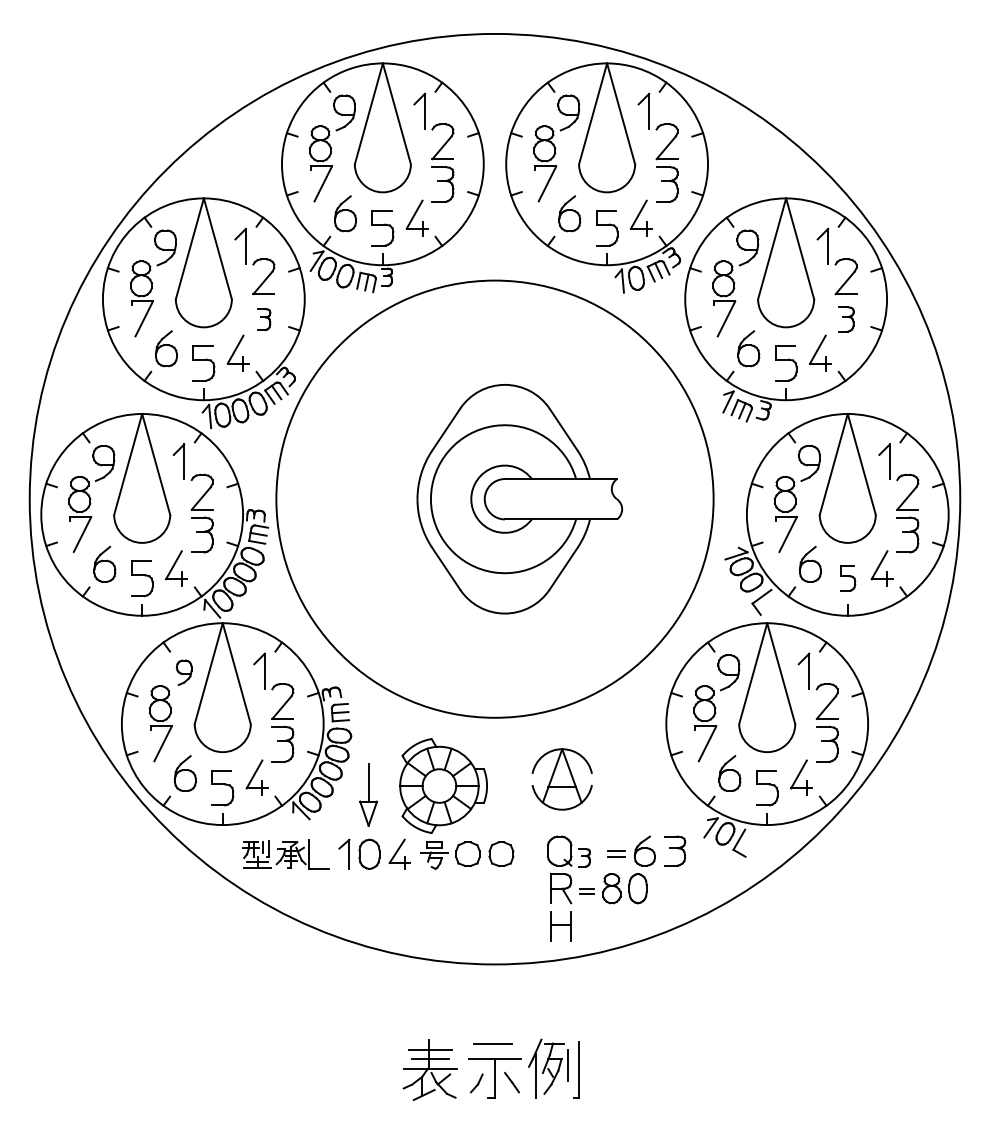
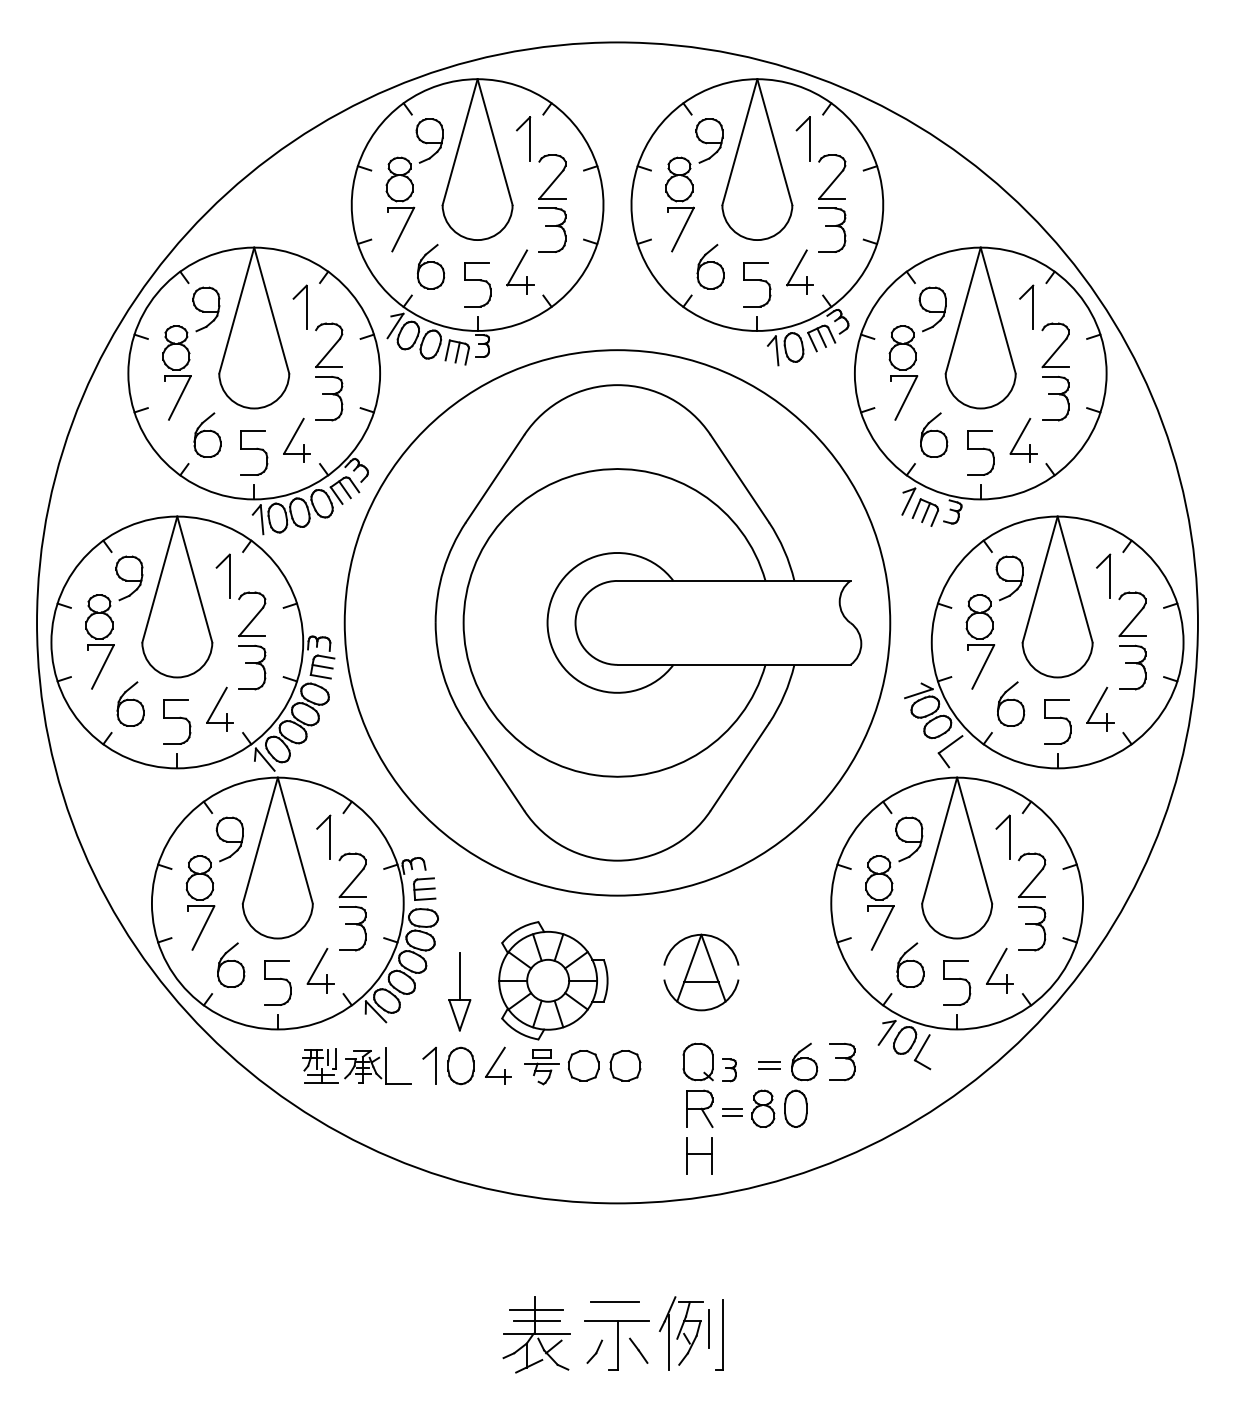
part: (264, 319) -> (329, 398), size x1.67
part: (846, 319) -> (1055, 398), size x1.43
part: (519, 498) -> (648, 622), size x1.67
part: (847, 578) -> (1057, 721), size x1.43
part: (184, 672) -> (229, 839), size x1.43

